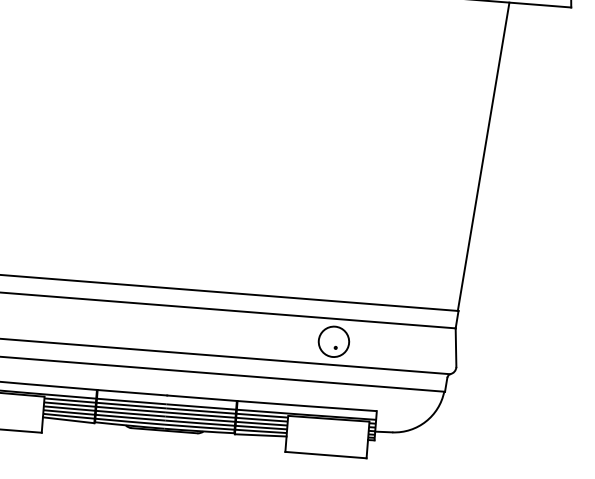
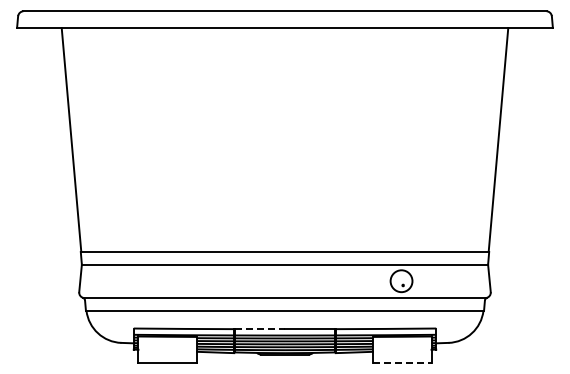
line: (133, 393) -> (260, 329), solid -> dashed
line: (326, 454) -> (402, 362), solid -> dashed

